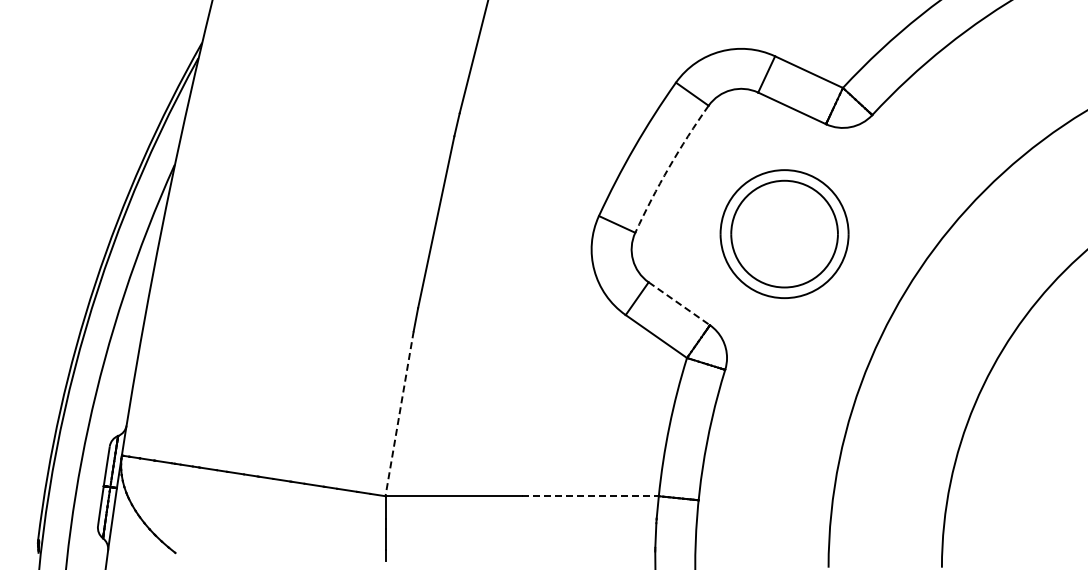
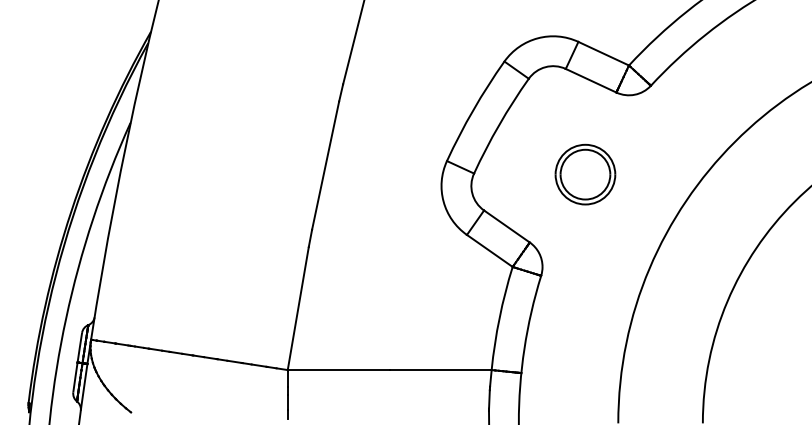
arc: (669, 167) -> (499, 124), dashed -> solid
part: (784, 234) -> (585, 174), size x0.62
line: (679, 304) -> (507, 227), dashed -> solid
line: (399, 413) -> (298, 308), dashed -> solid
line: (591, 496) -> (441, 370), dashed -> solid

